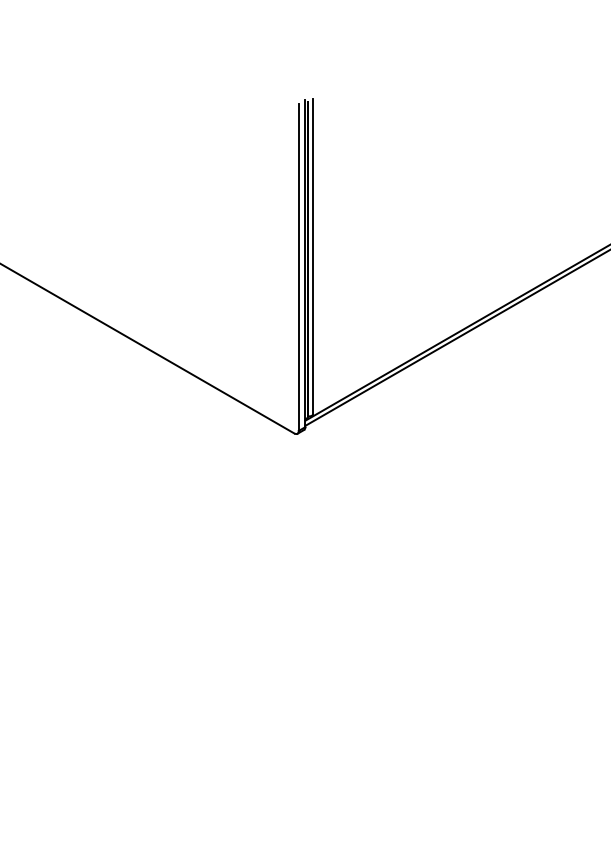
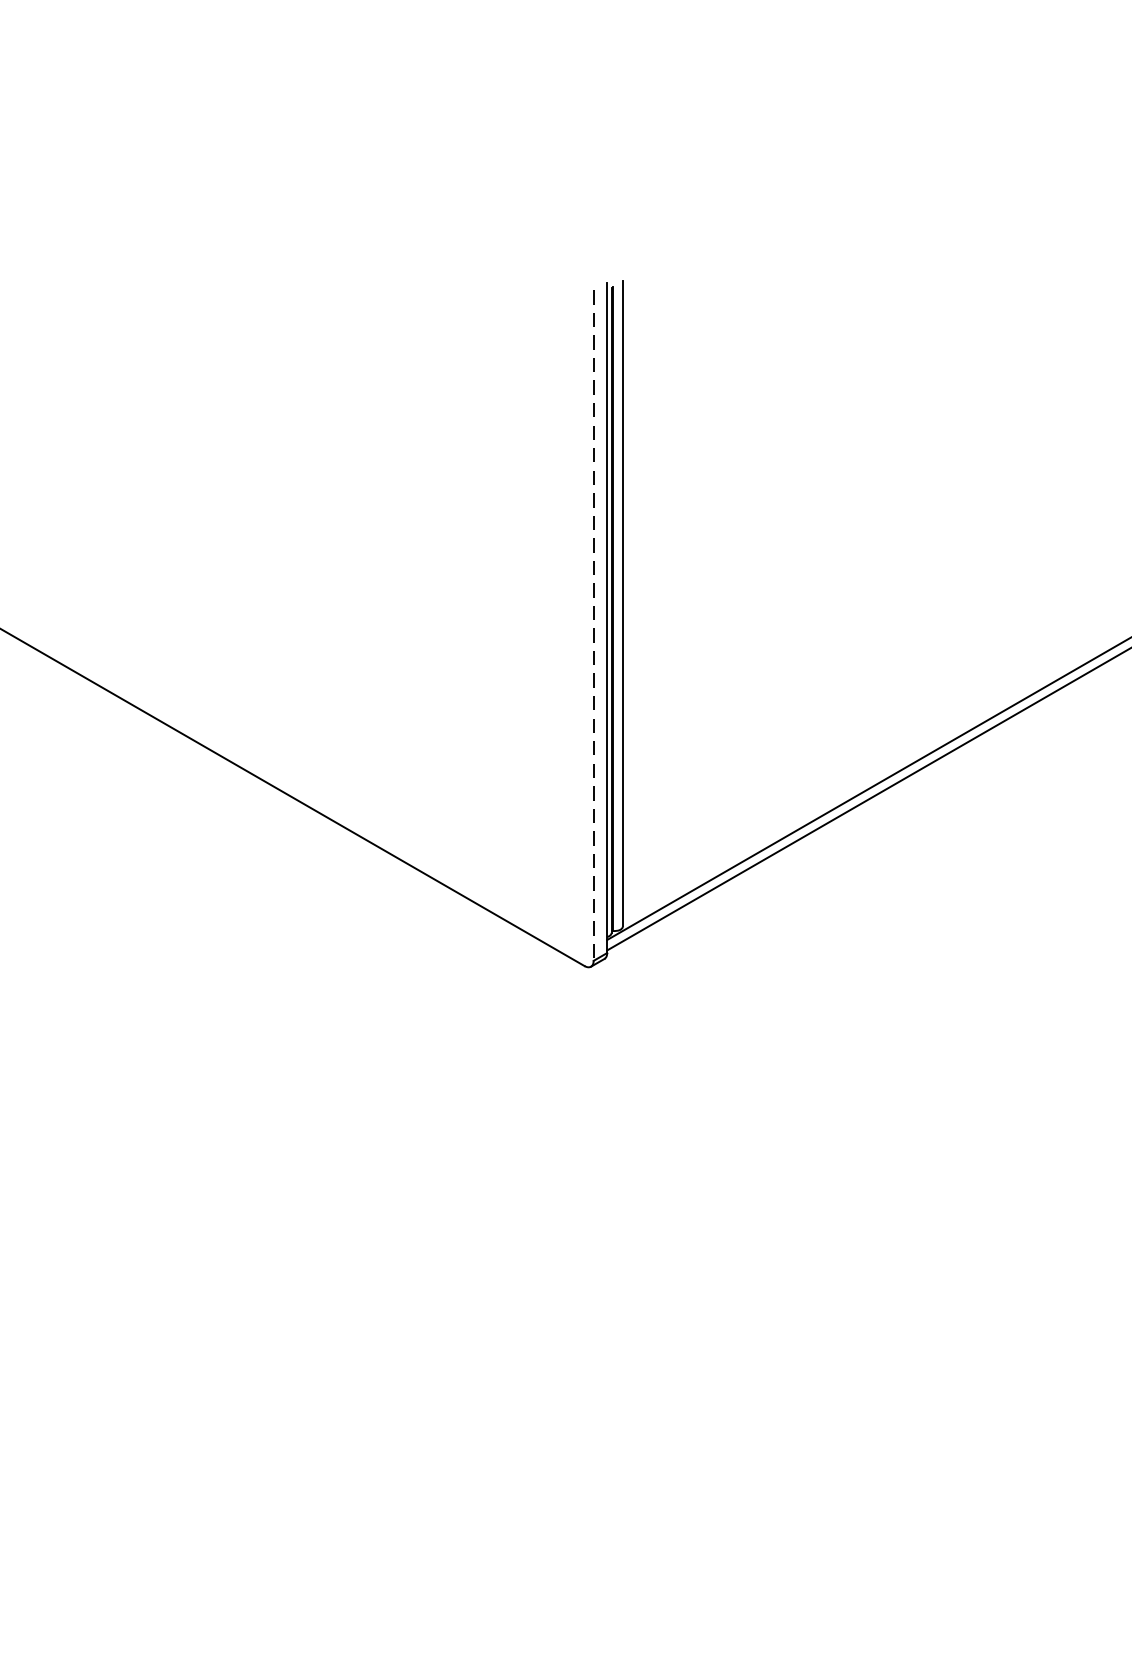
line: (298, 267) -> (593, 625), solid -> dashed

